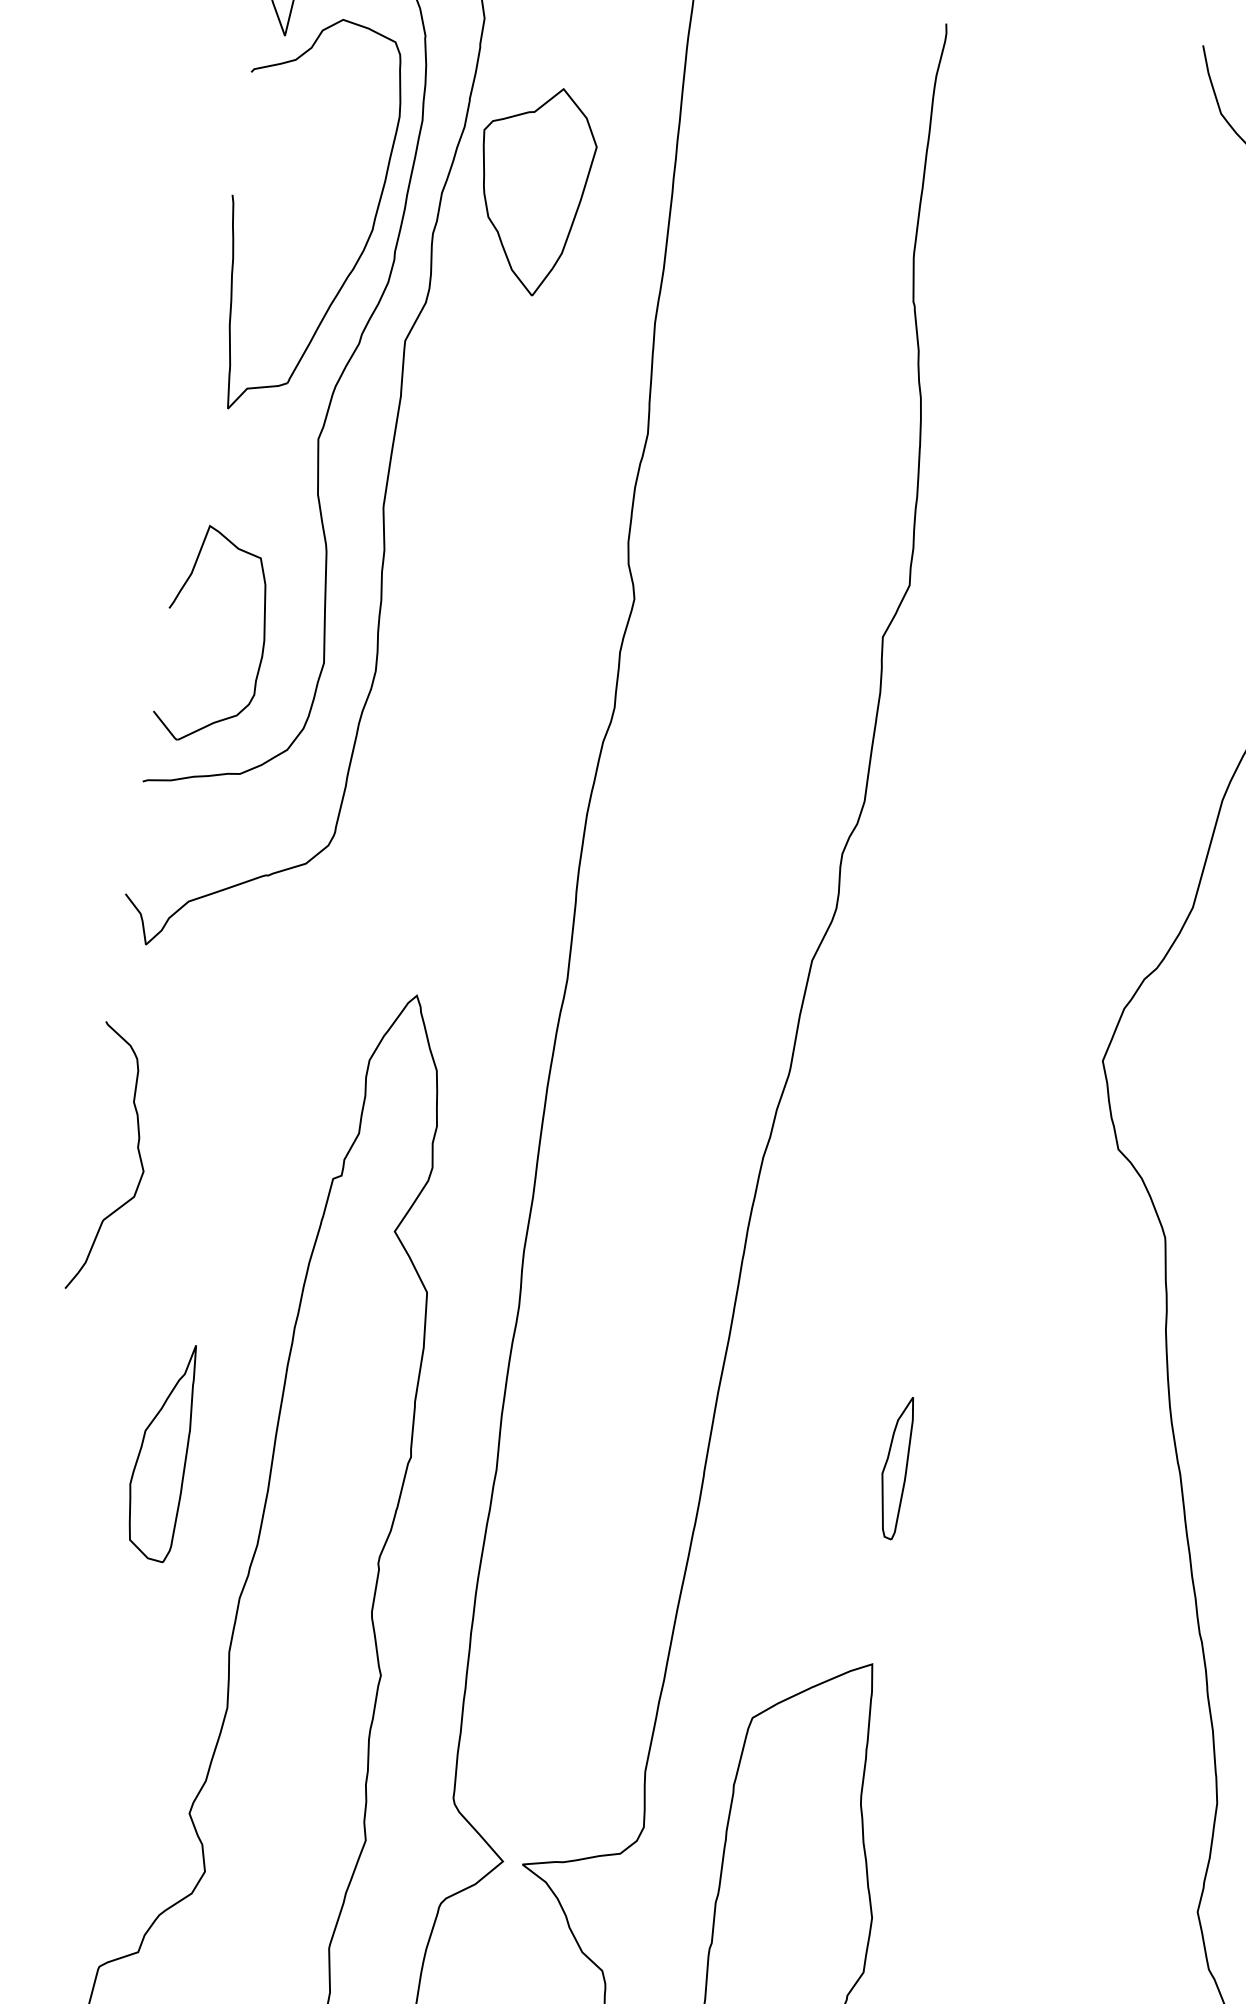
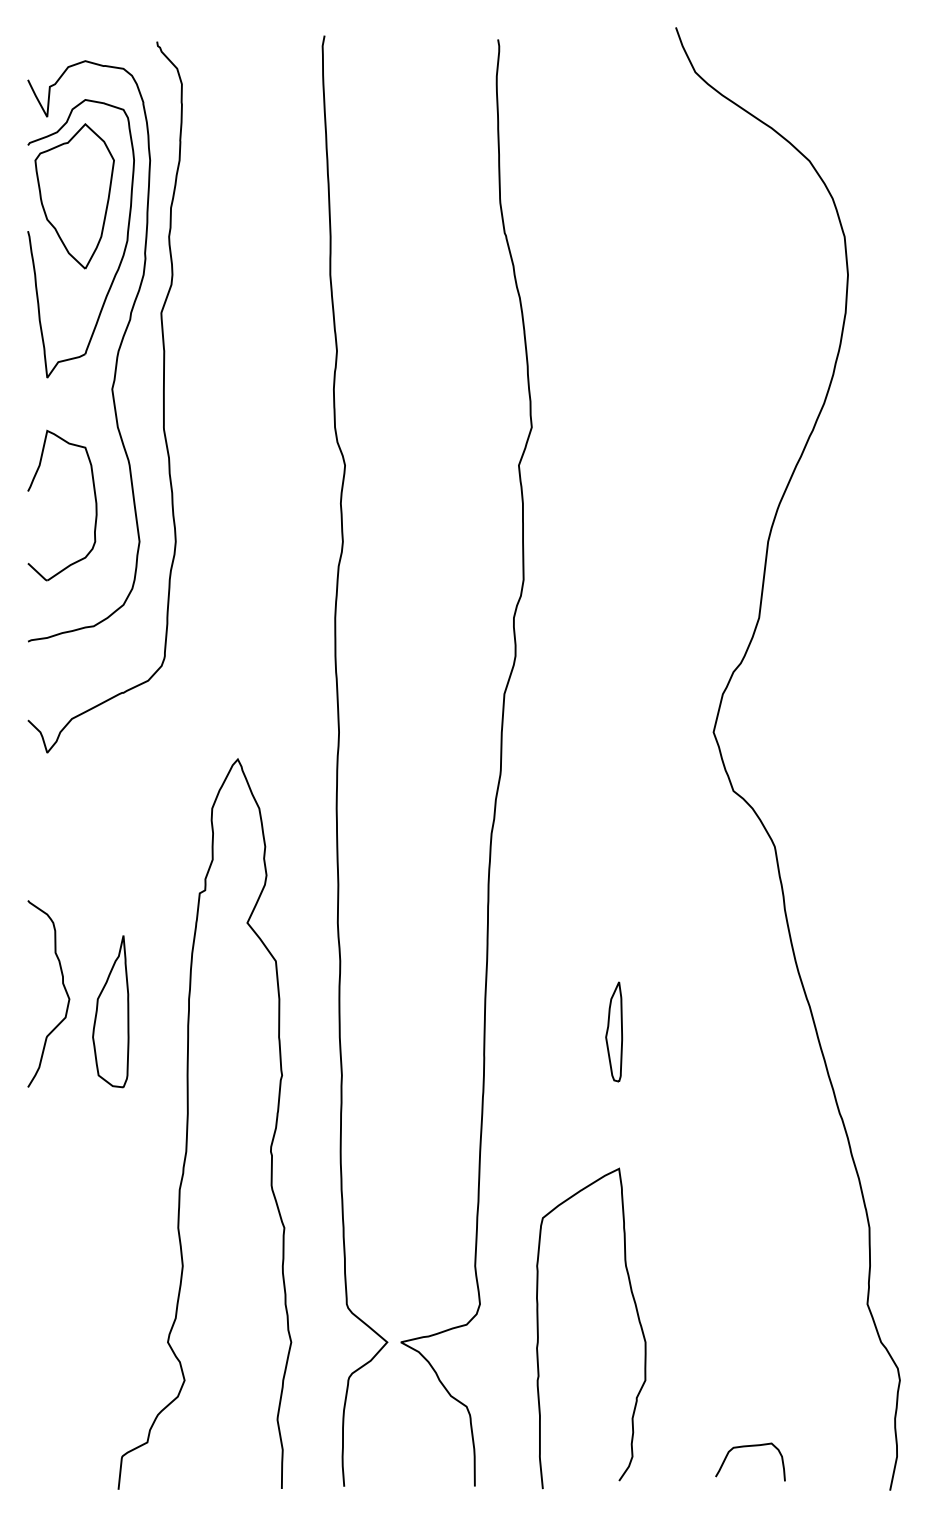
part: (532, 190) -> (74, 196), moved
part: (262, 632) -> (94, 498), moved
curve: (137, 1153) -> (63, 987), moved
part: (160, 1451) -> (110, 1011), moved

